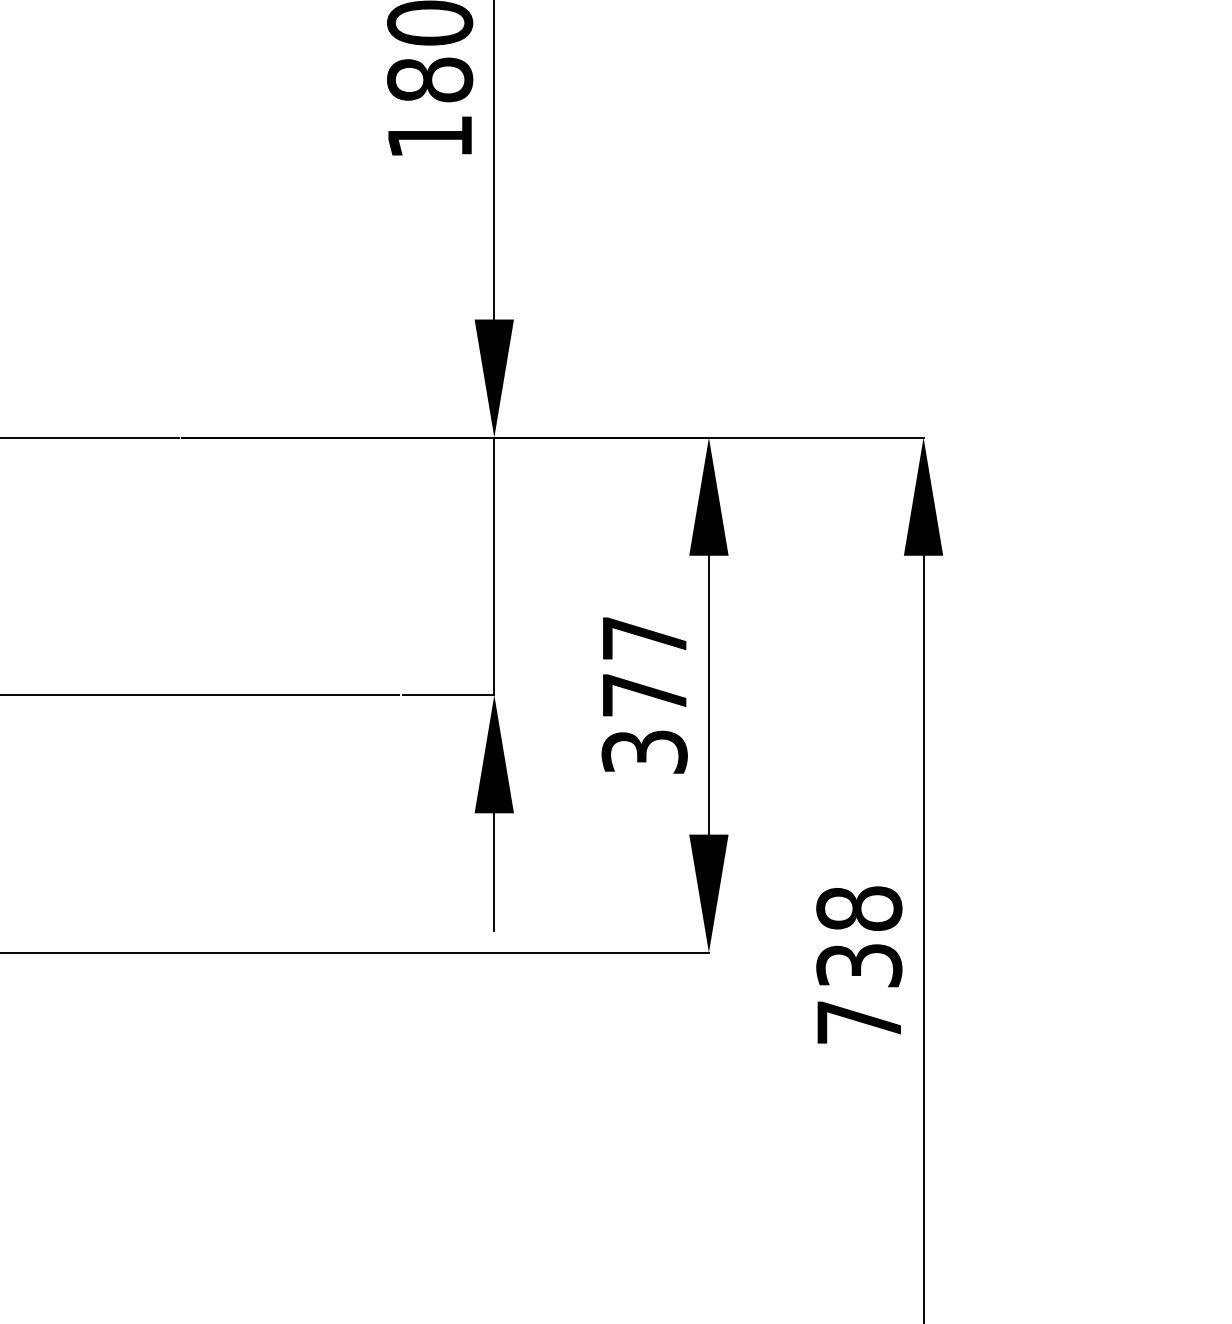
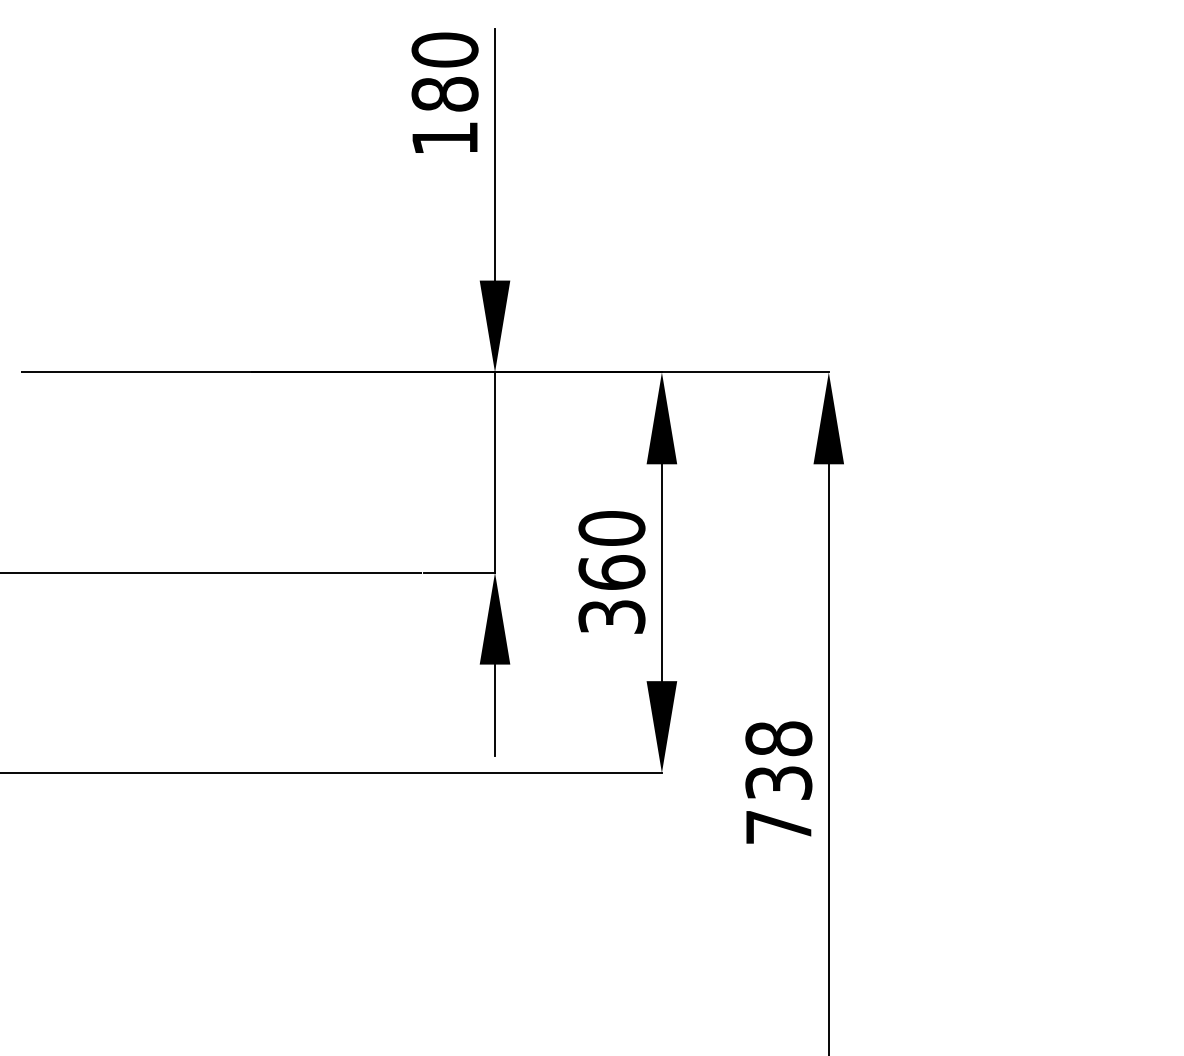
text: (644, 666) -> (611, 550), 377 -> 360

